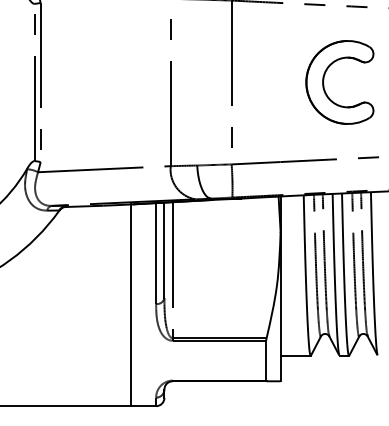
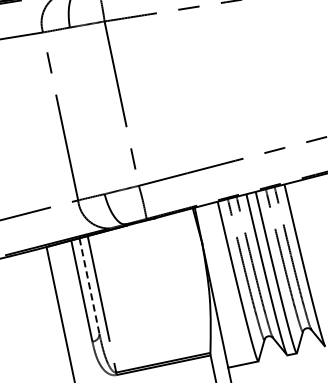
part: (324, 79) -> (214, 81), removed
line: (164, 250) -> (89, 286), solid -> dashed

